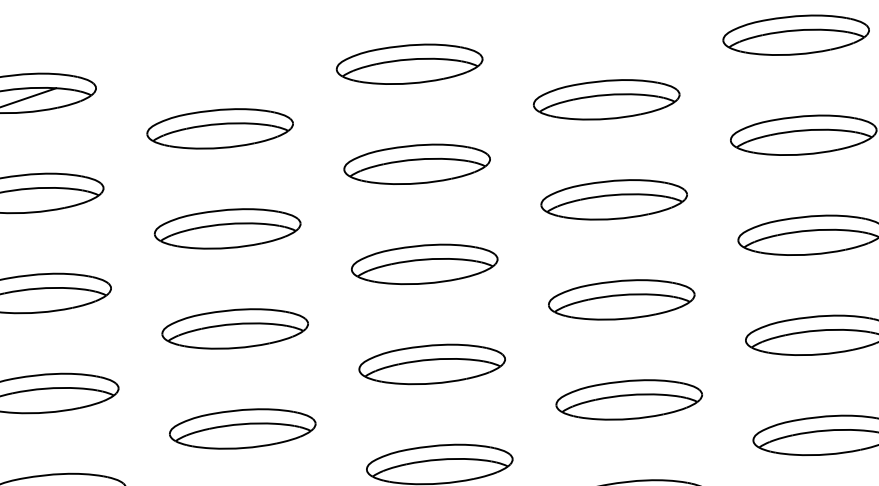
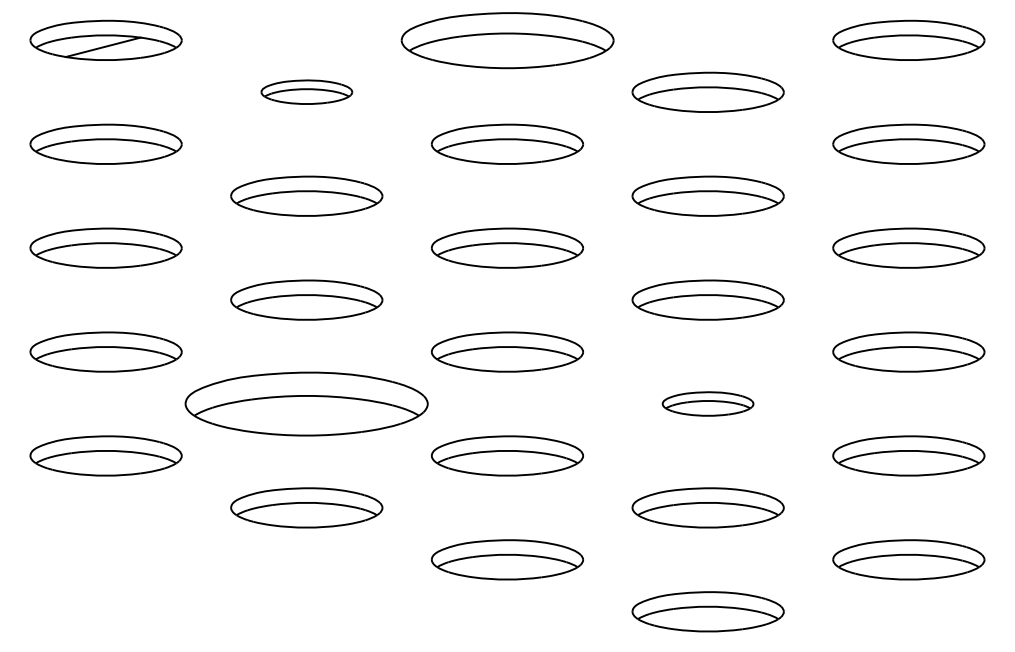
part: (408, 63) -> (506, 39), size x1.4
part: (219, 128) -> (306, 91), size x0.6
part: (628, 399) -> (707, 403), size x0.6
part: (242, 428) -> (306, 403), size x1.6

